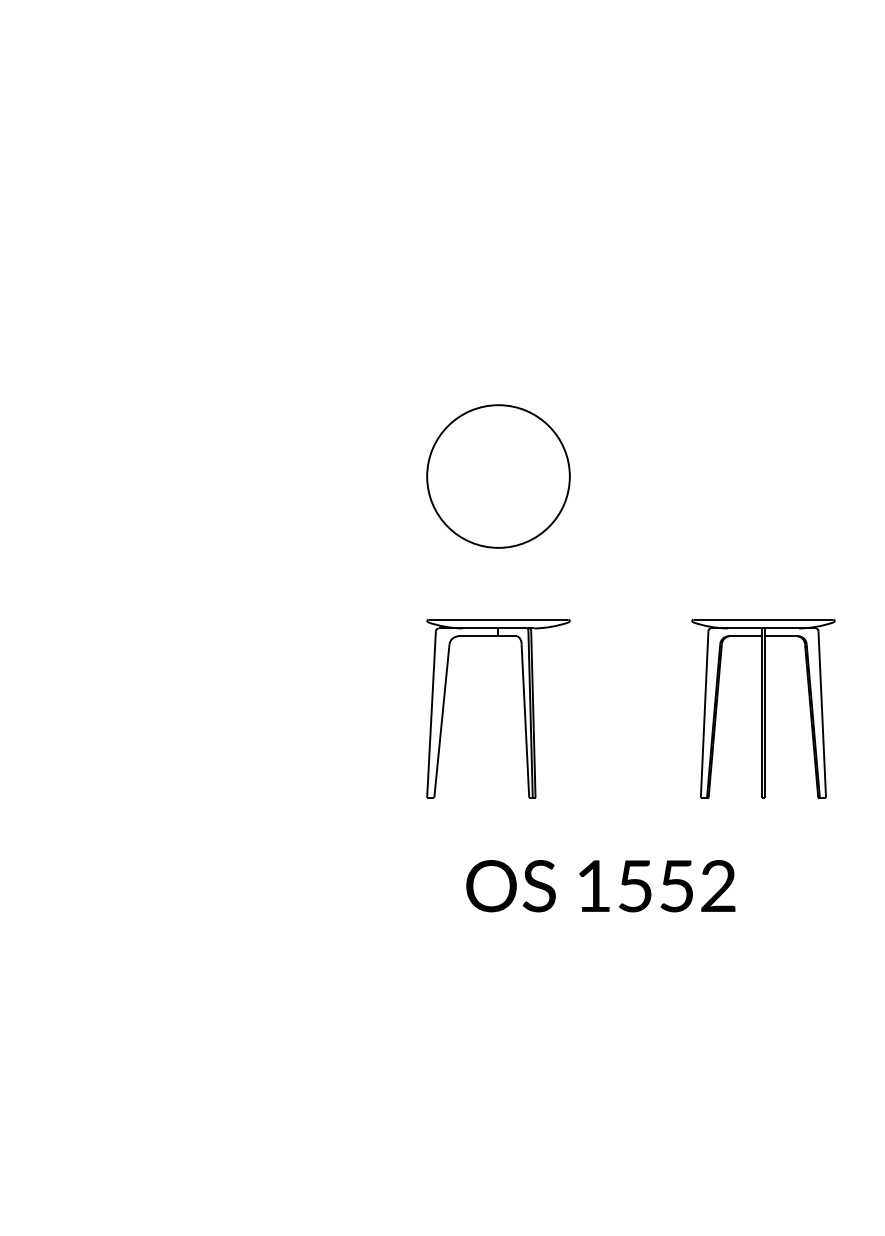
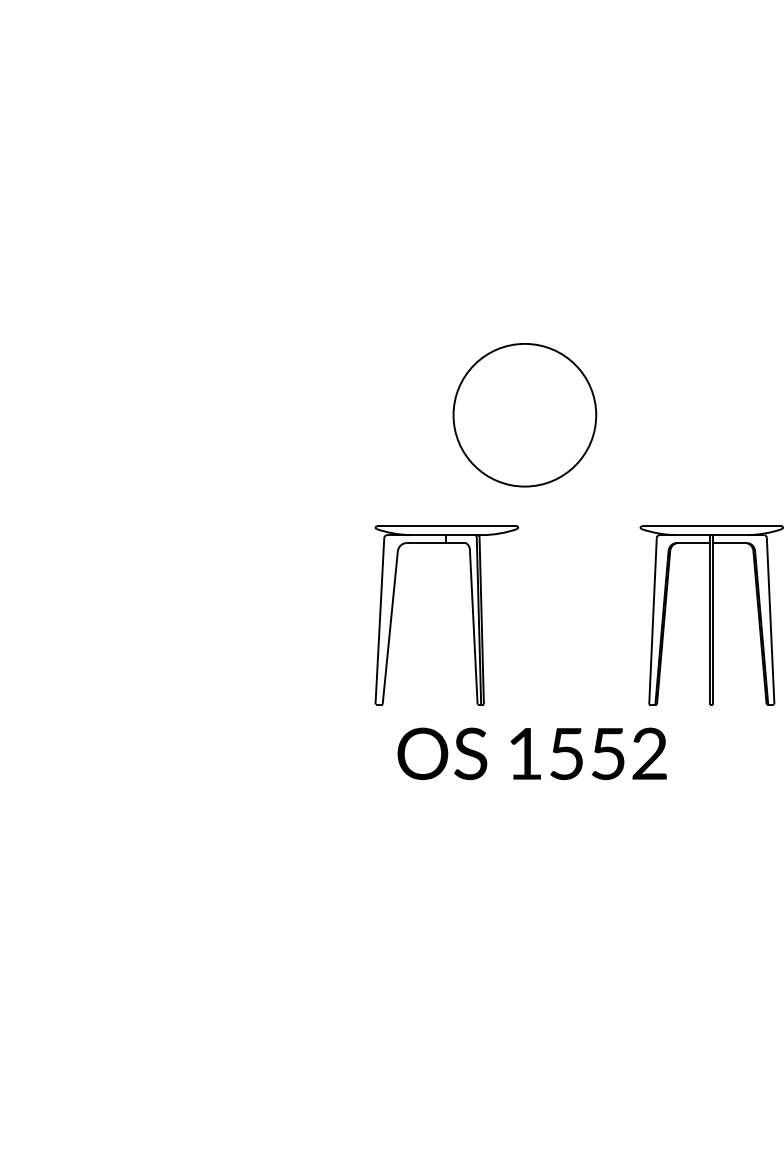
part: (498, 476) -> (524, 415), moved
text: (600, 886) -> (531, 754), moved

